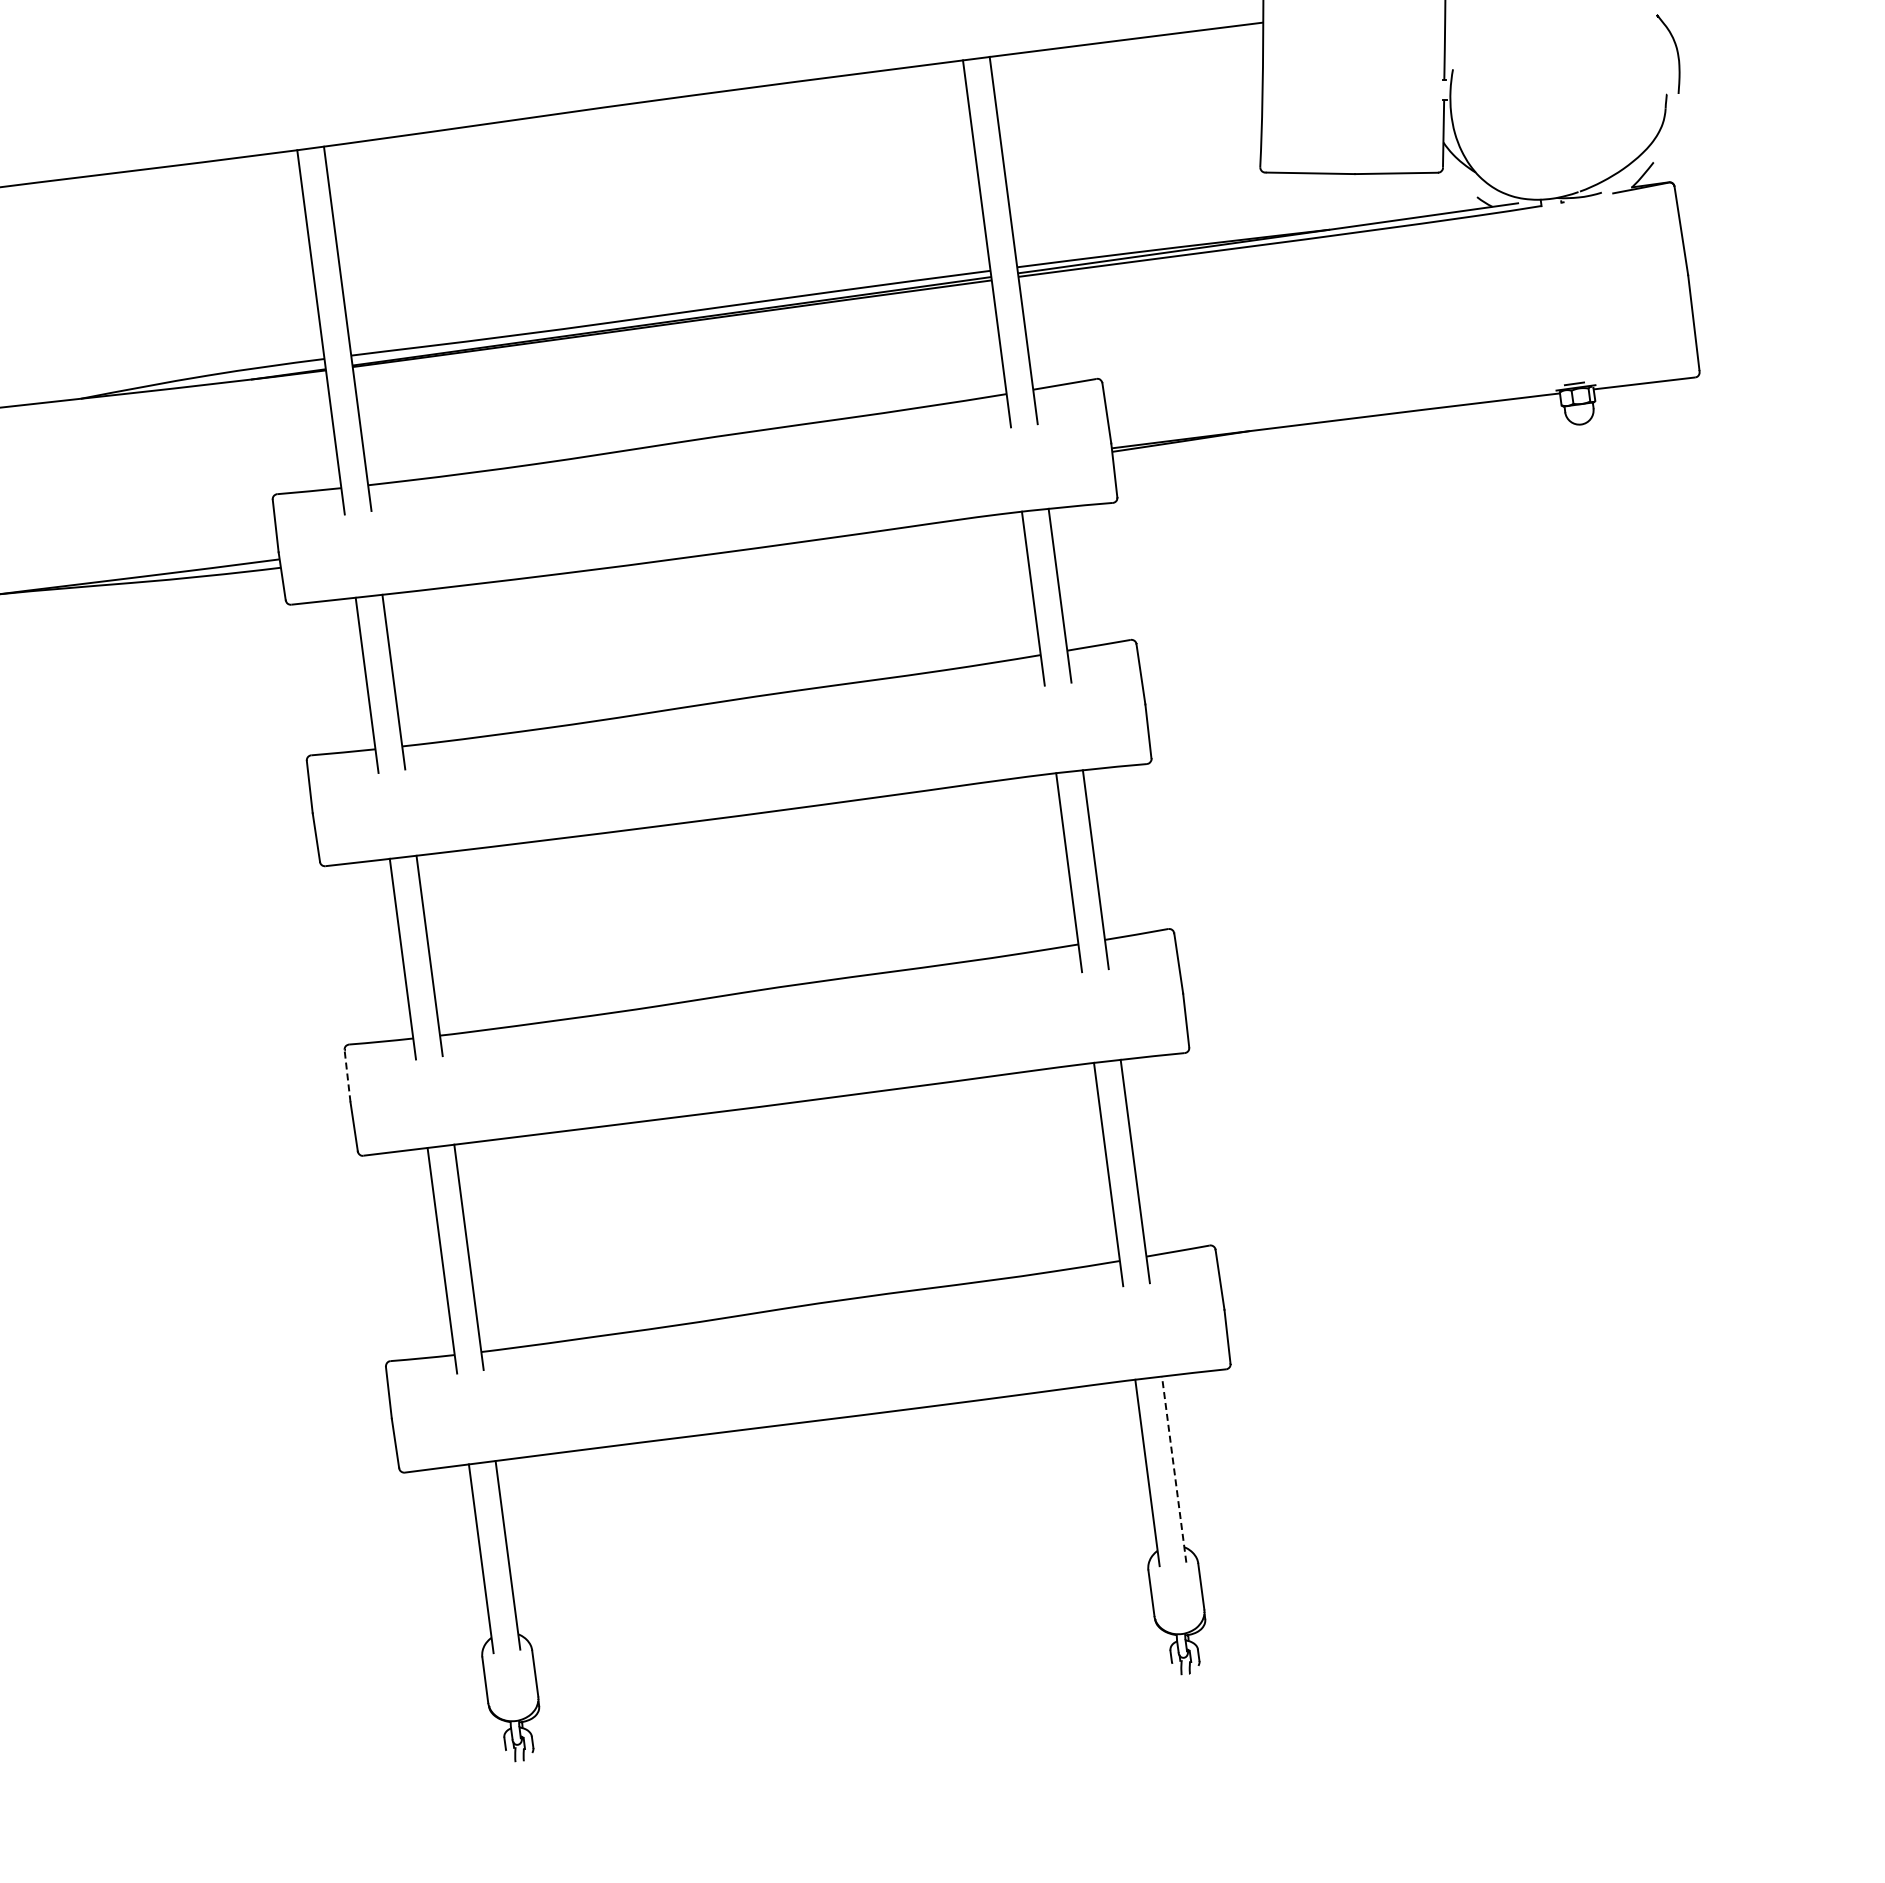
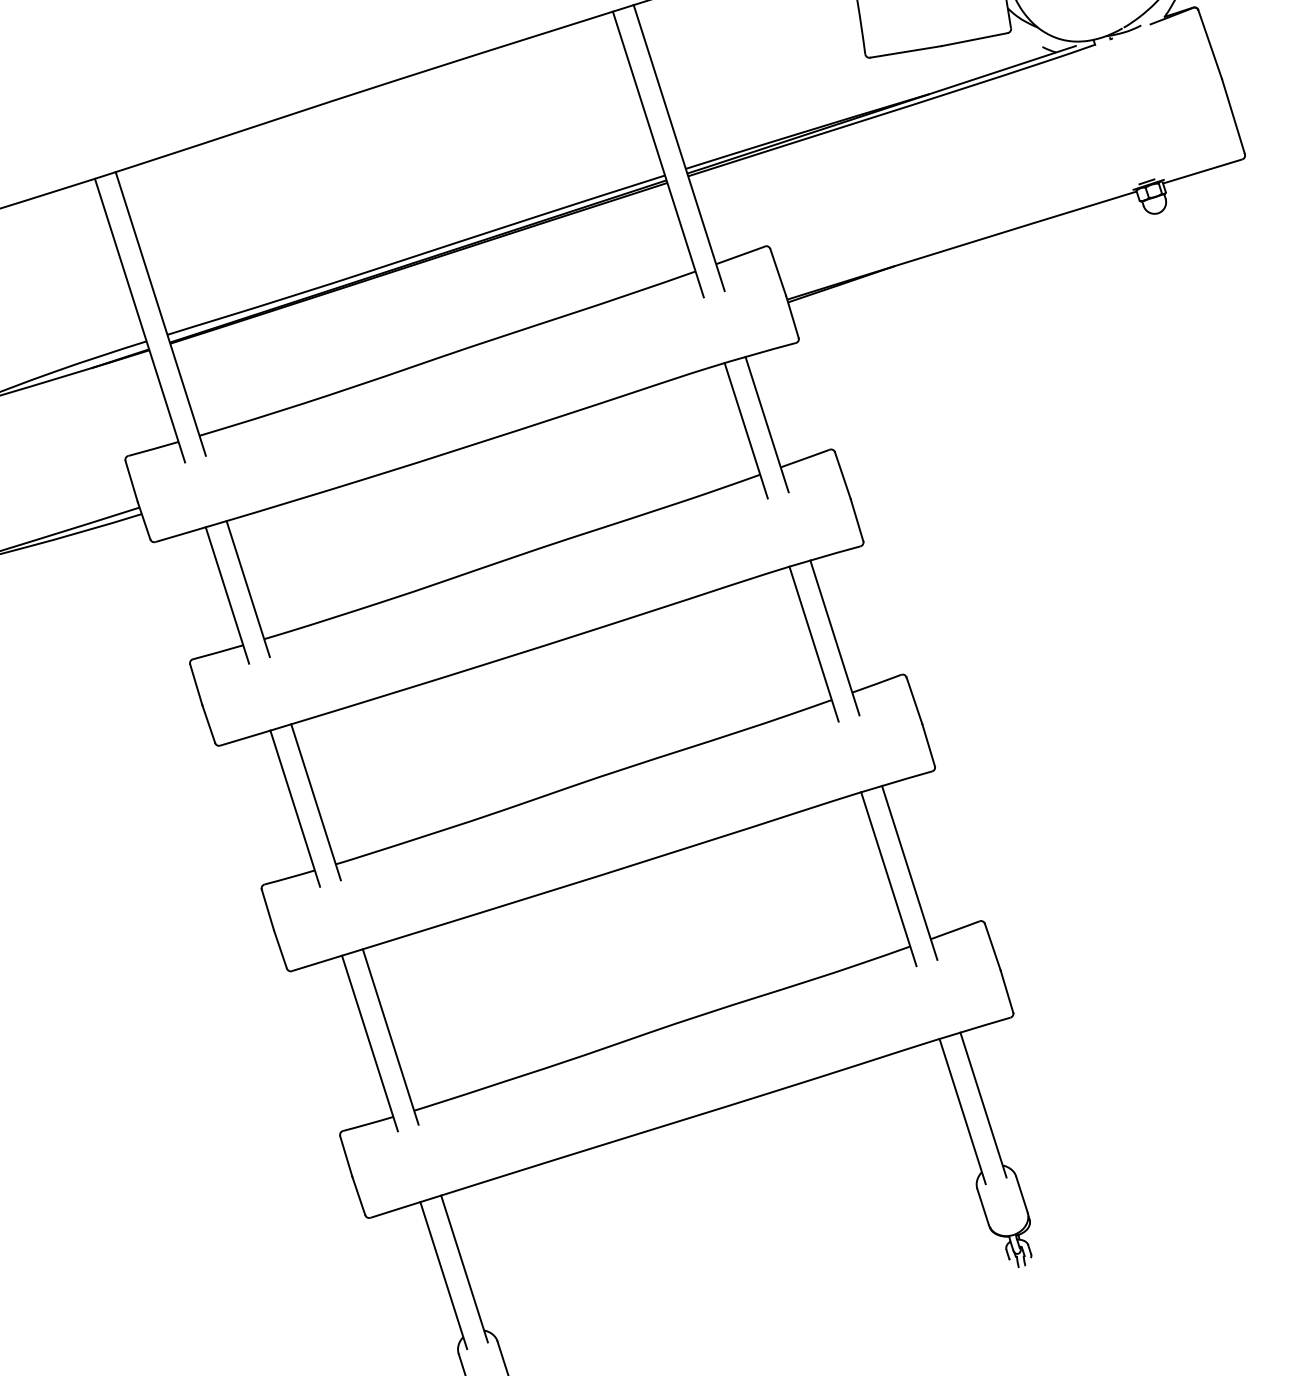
line: (347, 1075) -> (267, 909), dashed -> solid
line: (1174, 1469) -> (983, 1104), dashed -> solid

